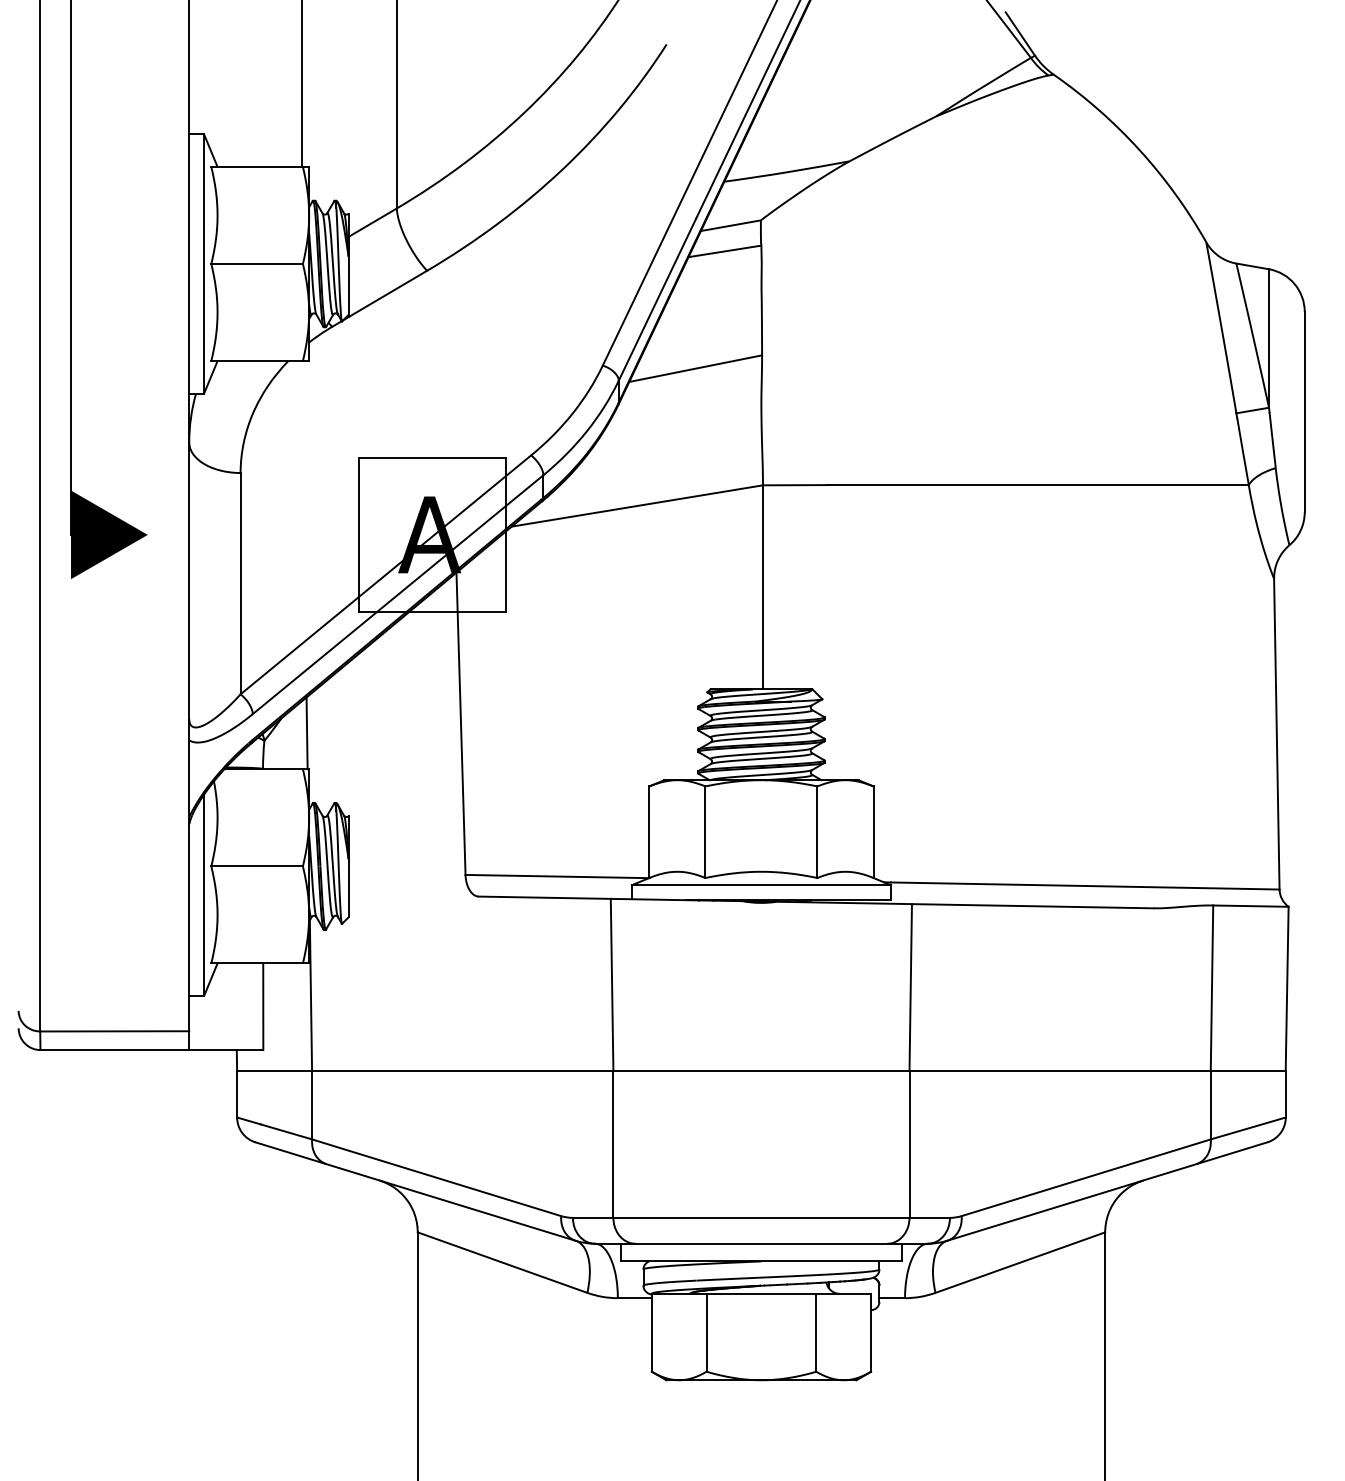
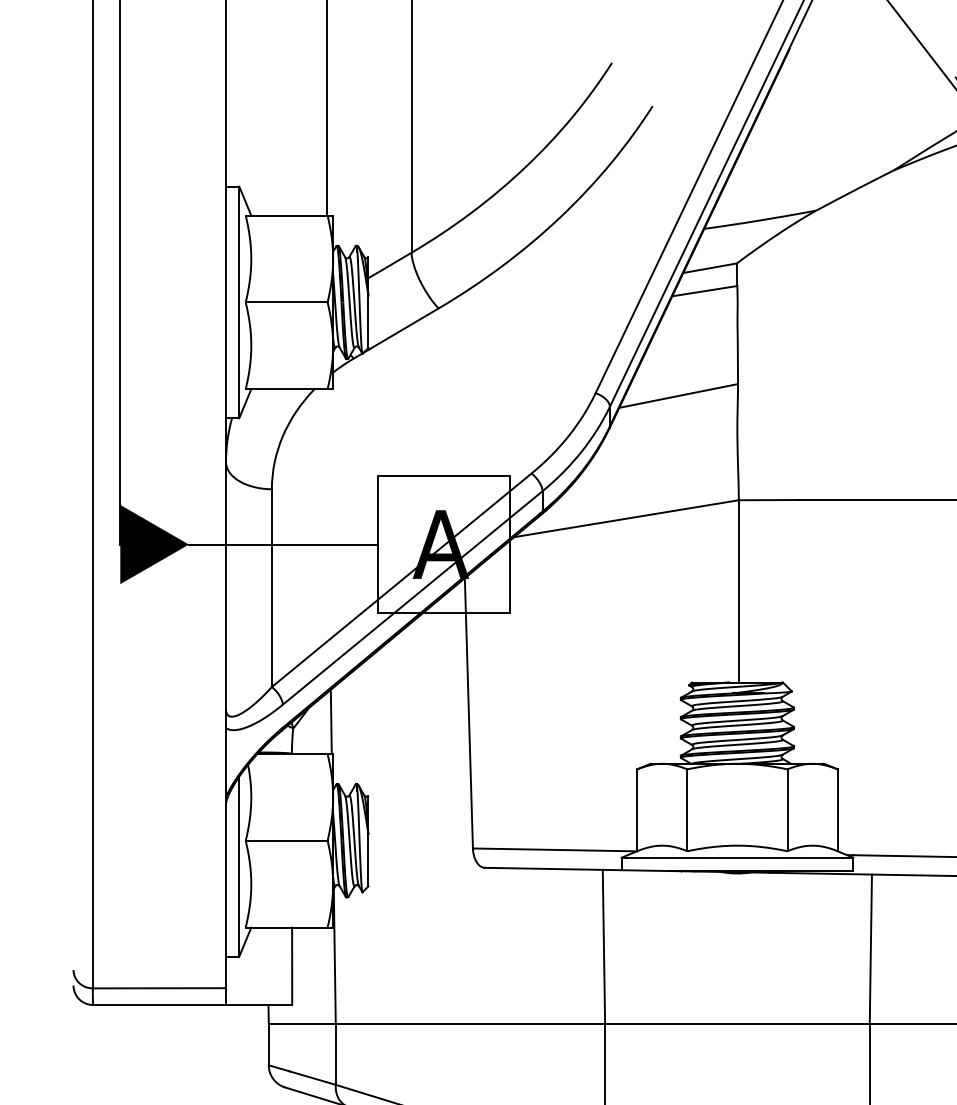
line: (252, 534) -> (282, 544), added

